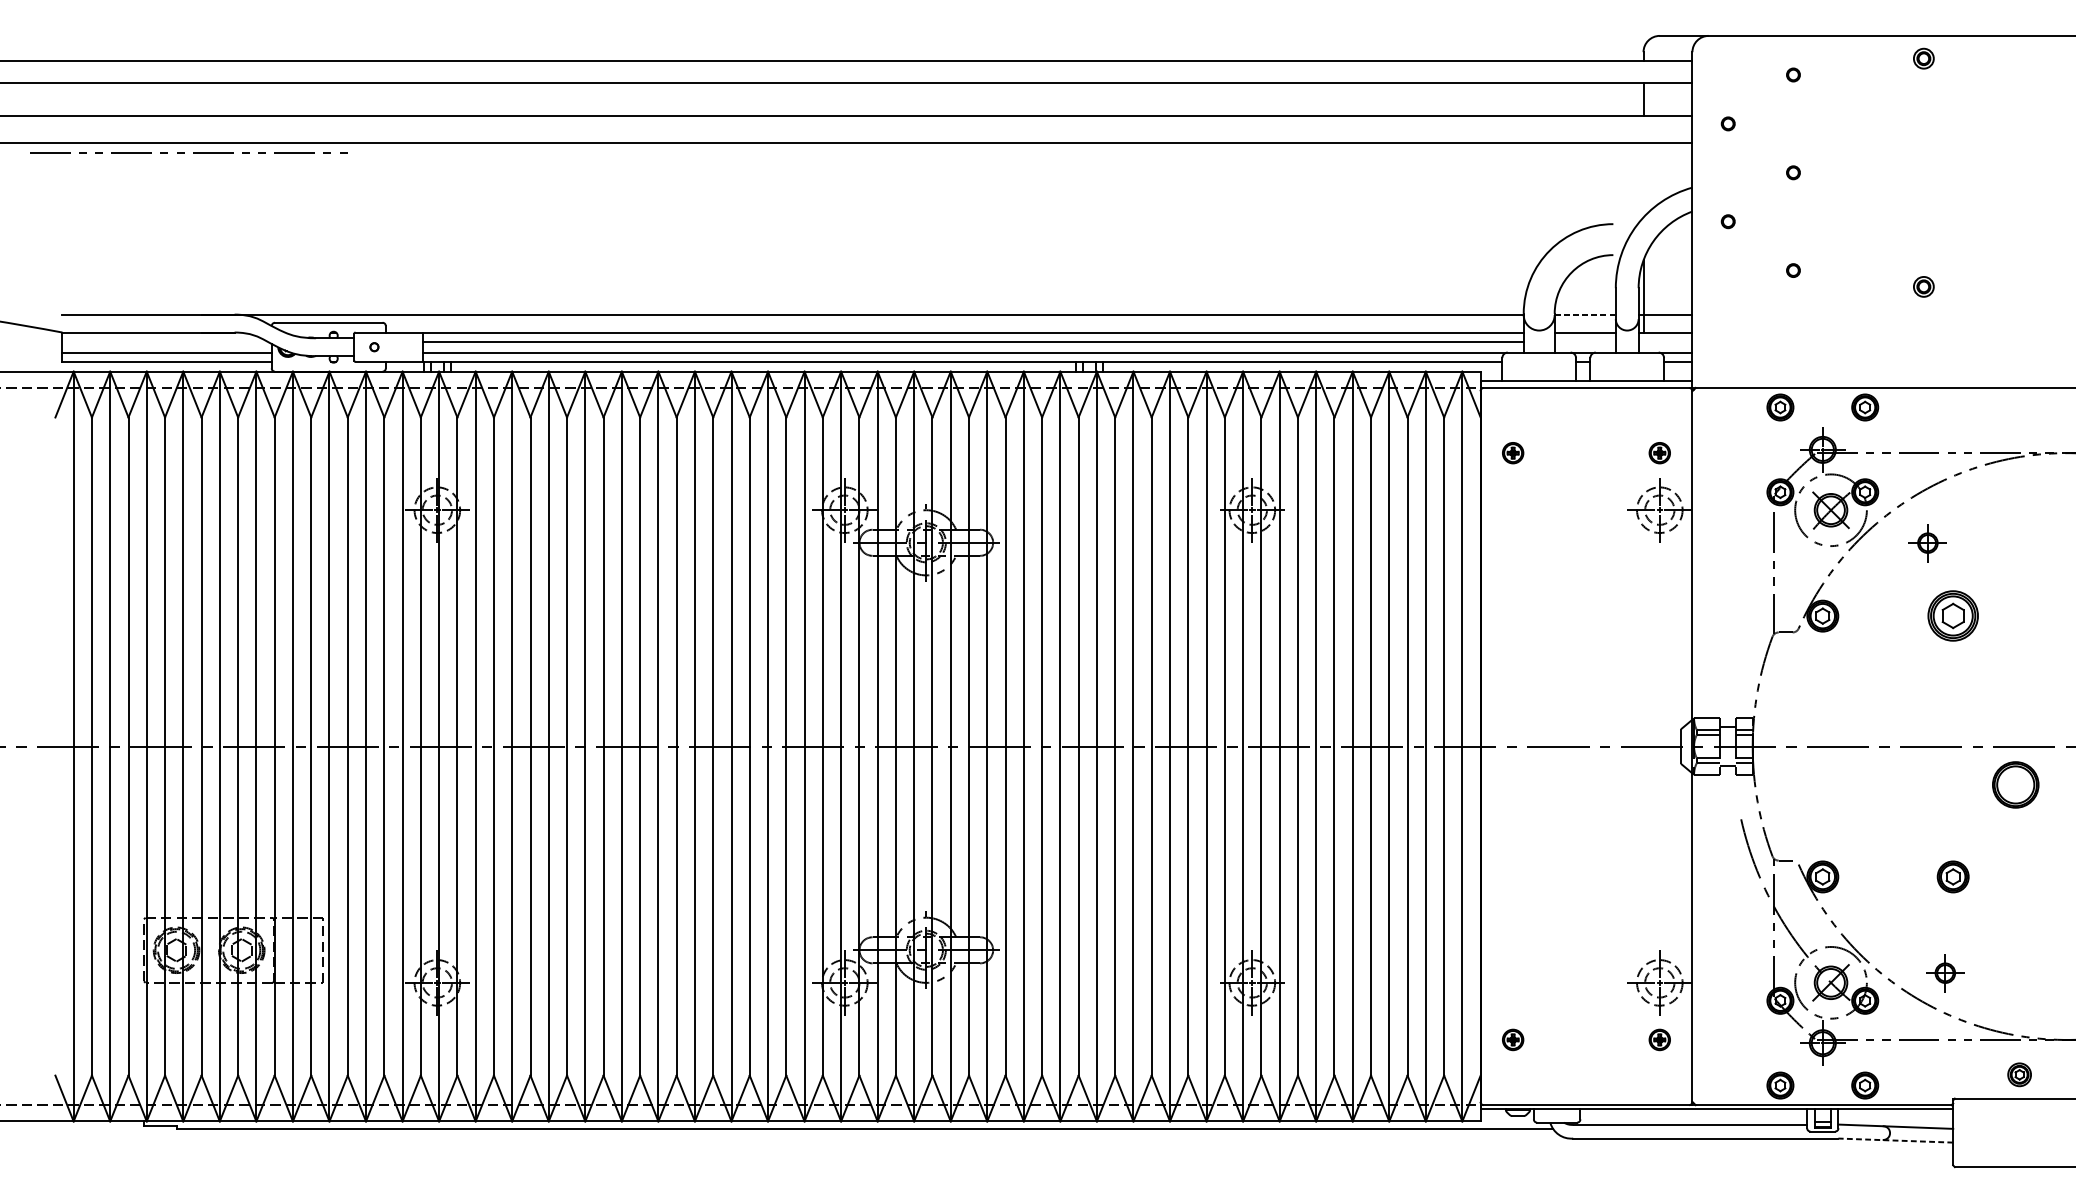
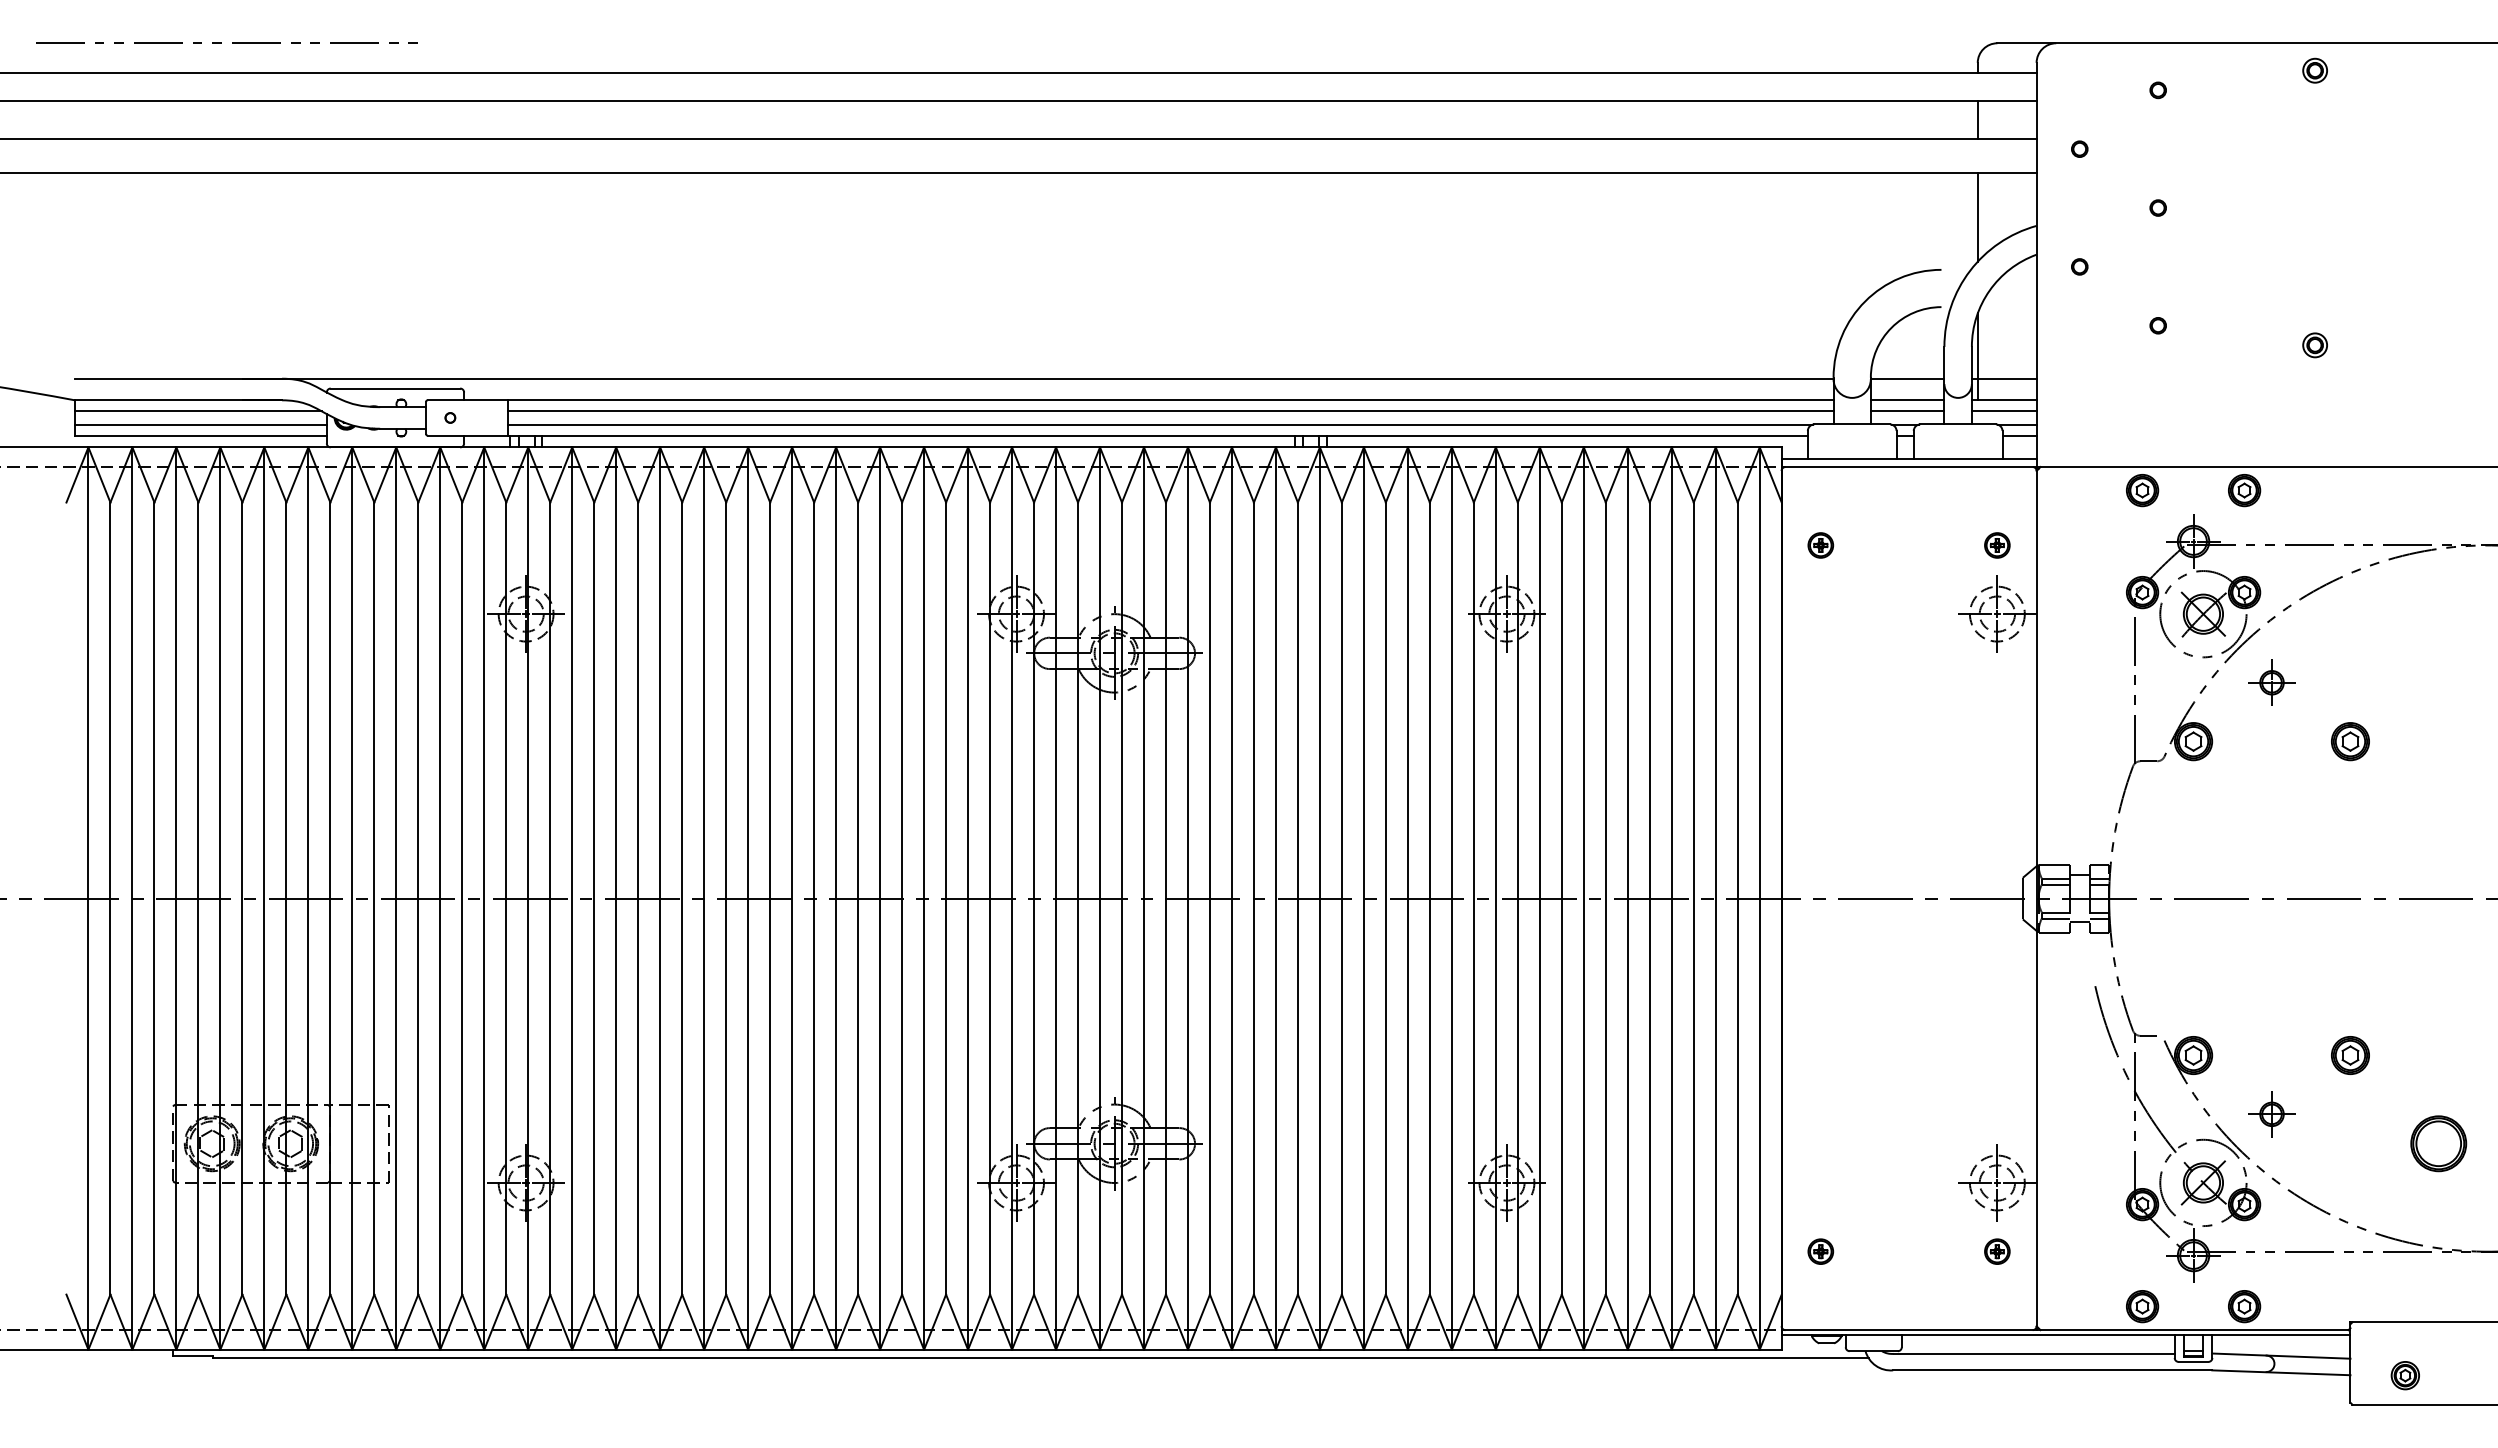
line: (184, 152) -> (221, 42), moved
line: (1643, 179) -> (1977, 216), added
line: (1585, 314) -> (1907, 378), dashed -> solid
line: (164, 341) -> (197, 411), added
line: (1585, 341) -> (1907, 411), added
line: (1664, 341) -> (2003, 411), added
part: (1927, 542) -> (2271, 682), moved
part: (1953, 616) -> (2350, 741), size x0.62
part: (2015, 784) -> (2438, 1143), moved
part: (1944, 973) -> (2271, 1114), moved
part: (2018, 1074) -> (2404, 1375), moved
line: (1895, 1140) -> (2280, 1372), dashed -> solid

